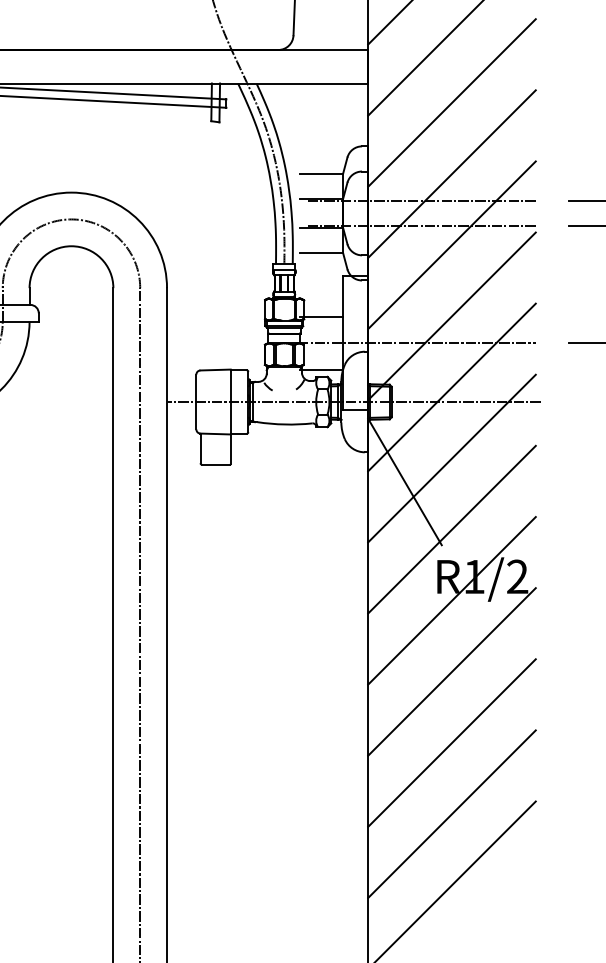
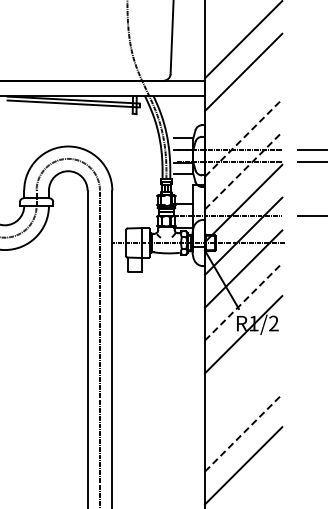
line: (451, 101) -> (243, 104), removed
line: (451, 173) -> (243, 137), solid -> dashed
line: (451, 244) -> (243, 170), solid -> dashed
line: (451, 528) -> (243, 301), solid -> dashed
line: (451, 672) -> (243, 367), removed
line: (451, 741) -> (243, 399), removed
line: (451, 813) -> (243, 432), solid -> dashed

